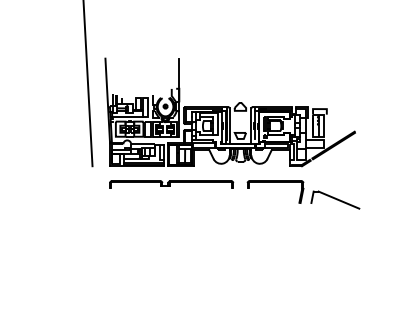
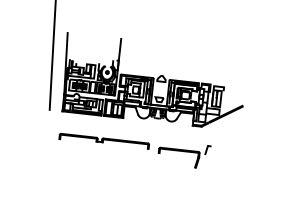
part: (275, 182) -> (179, 150), moved
part: (171, 184) -> (104, 141), moved
line: (338, 199) -> (225, 153), removed

